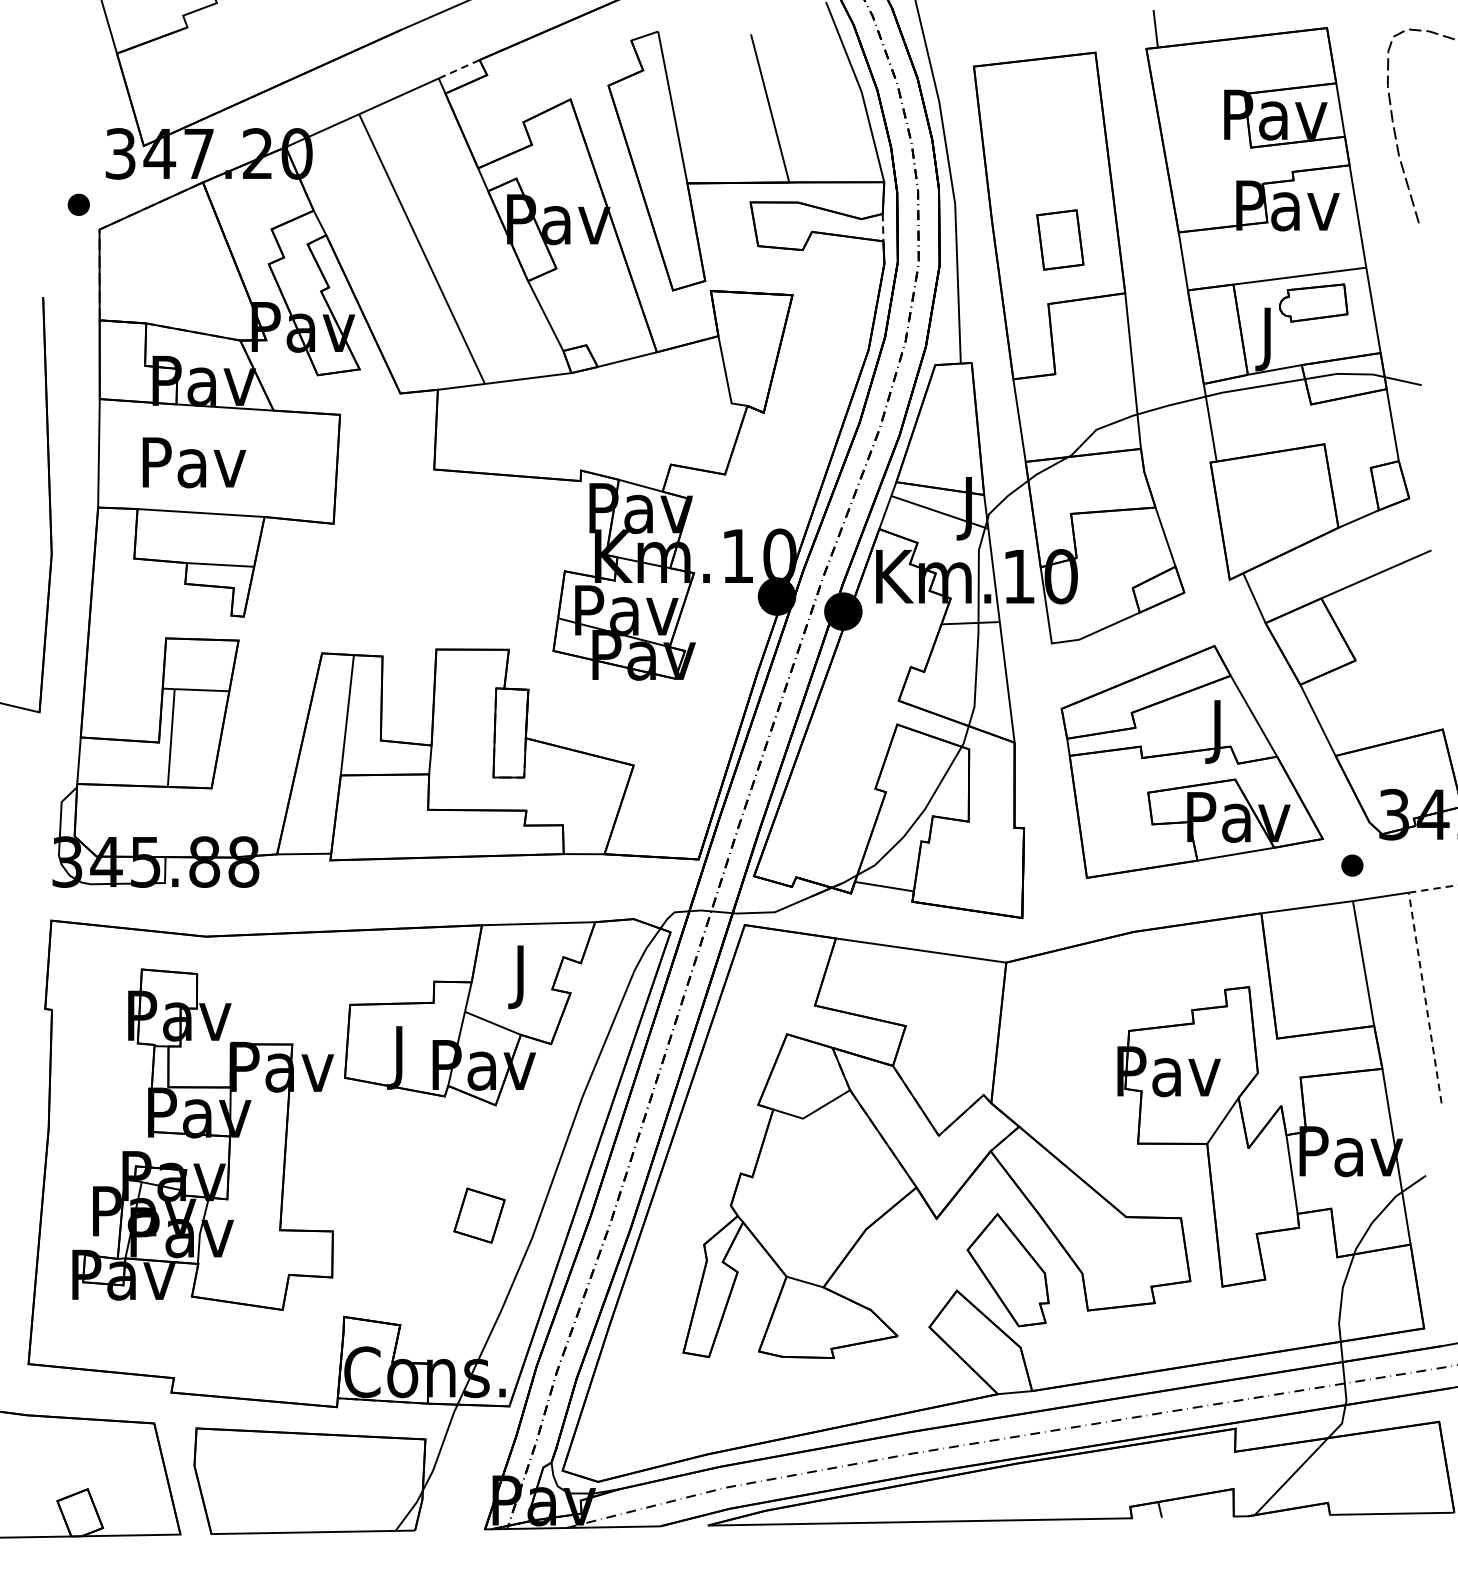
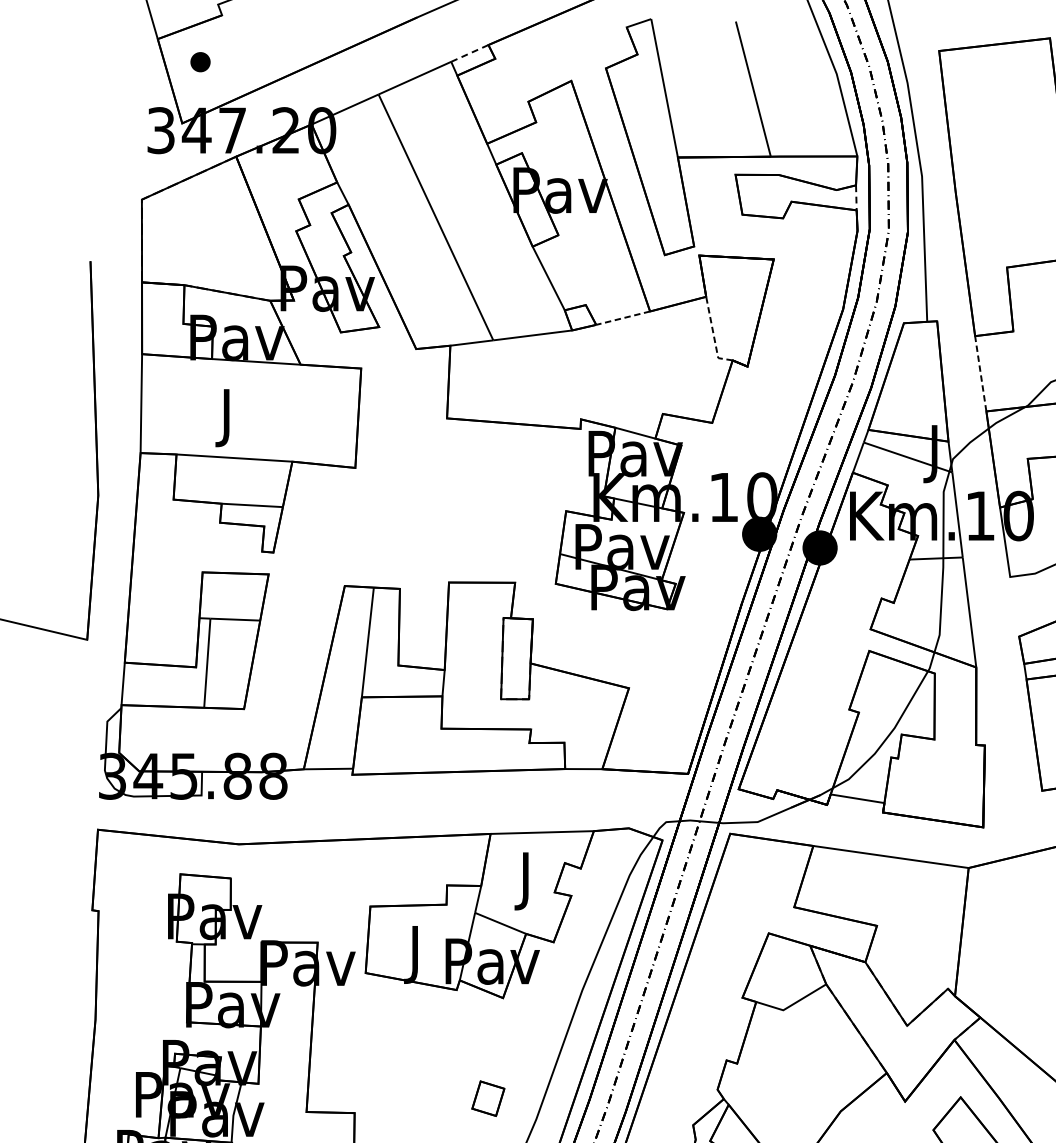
part: (78, 204) -> (200, 61), moved
part: (1060, 239) -> (1018, 208), removed
line: (626, 359) -> (622, 318), solid -> dashed
line: (726, 378) -> (713, 335), solid -> dashed
line: (1019, 420) -> (980, 373), solid -> dashed
text: (194, 469) -> (228, 418), Pav -> J
part: (479, 1215) -> (488, 1098), size x0.7

